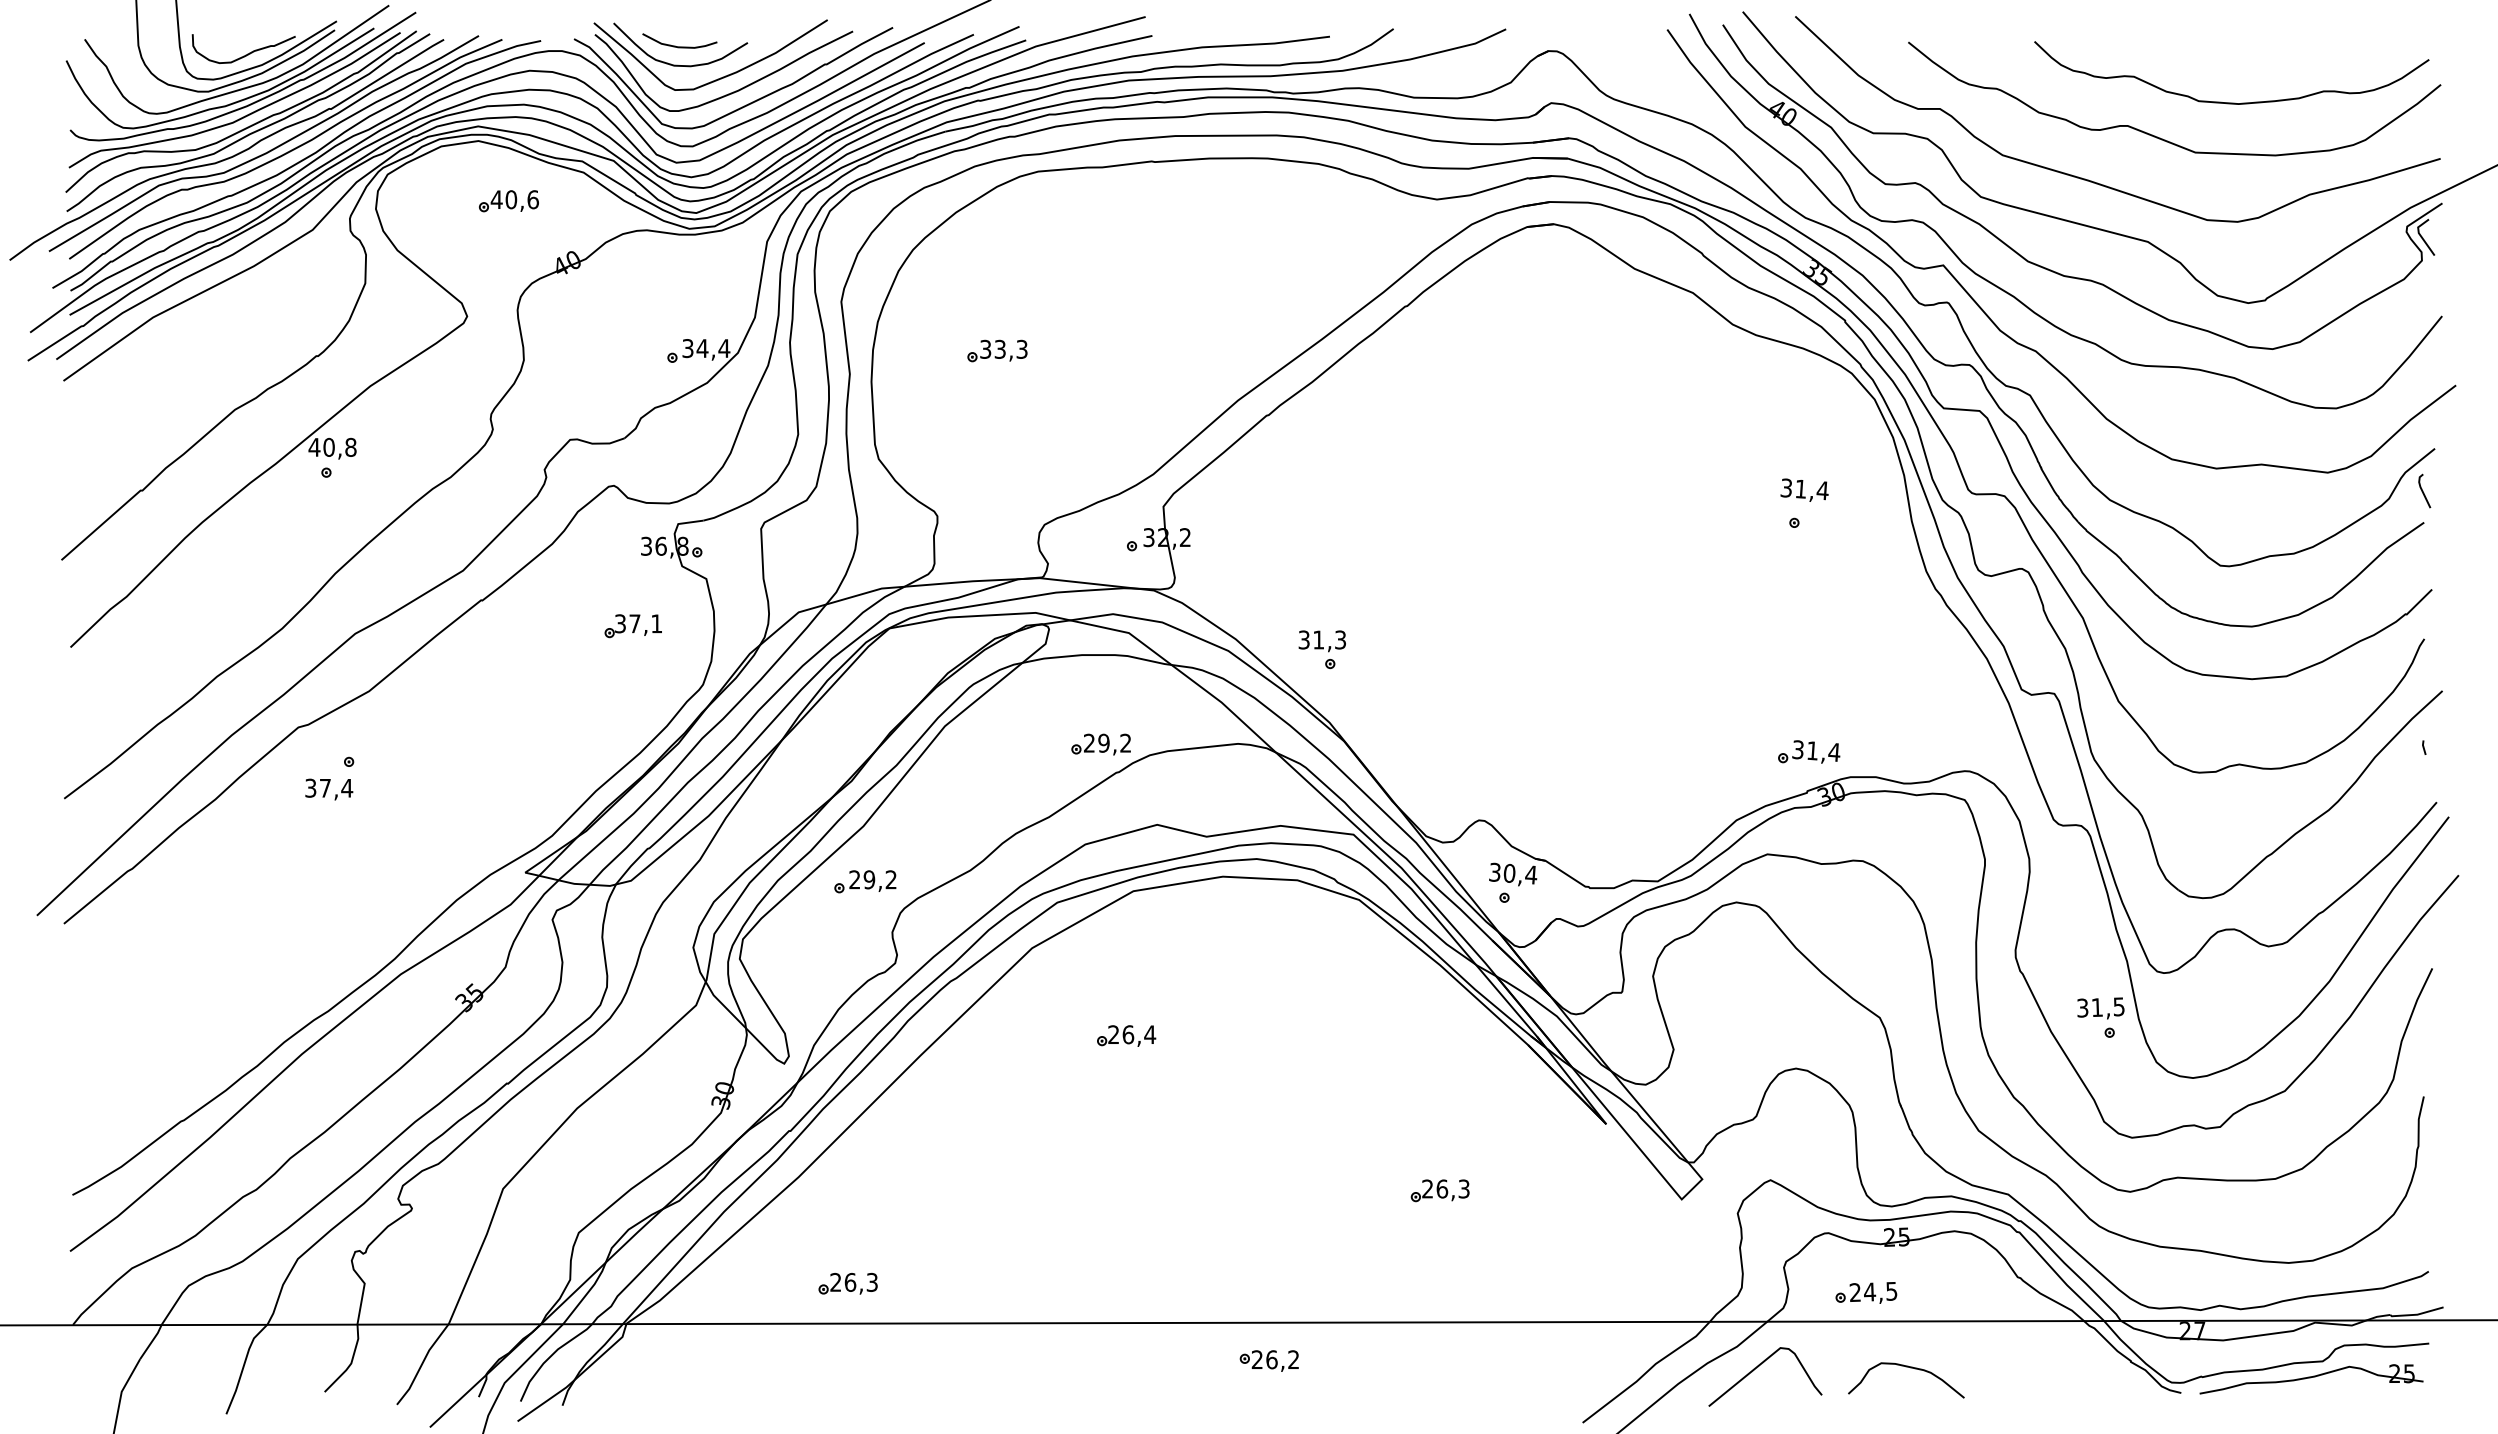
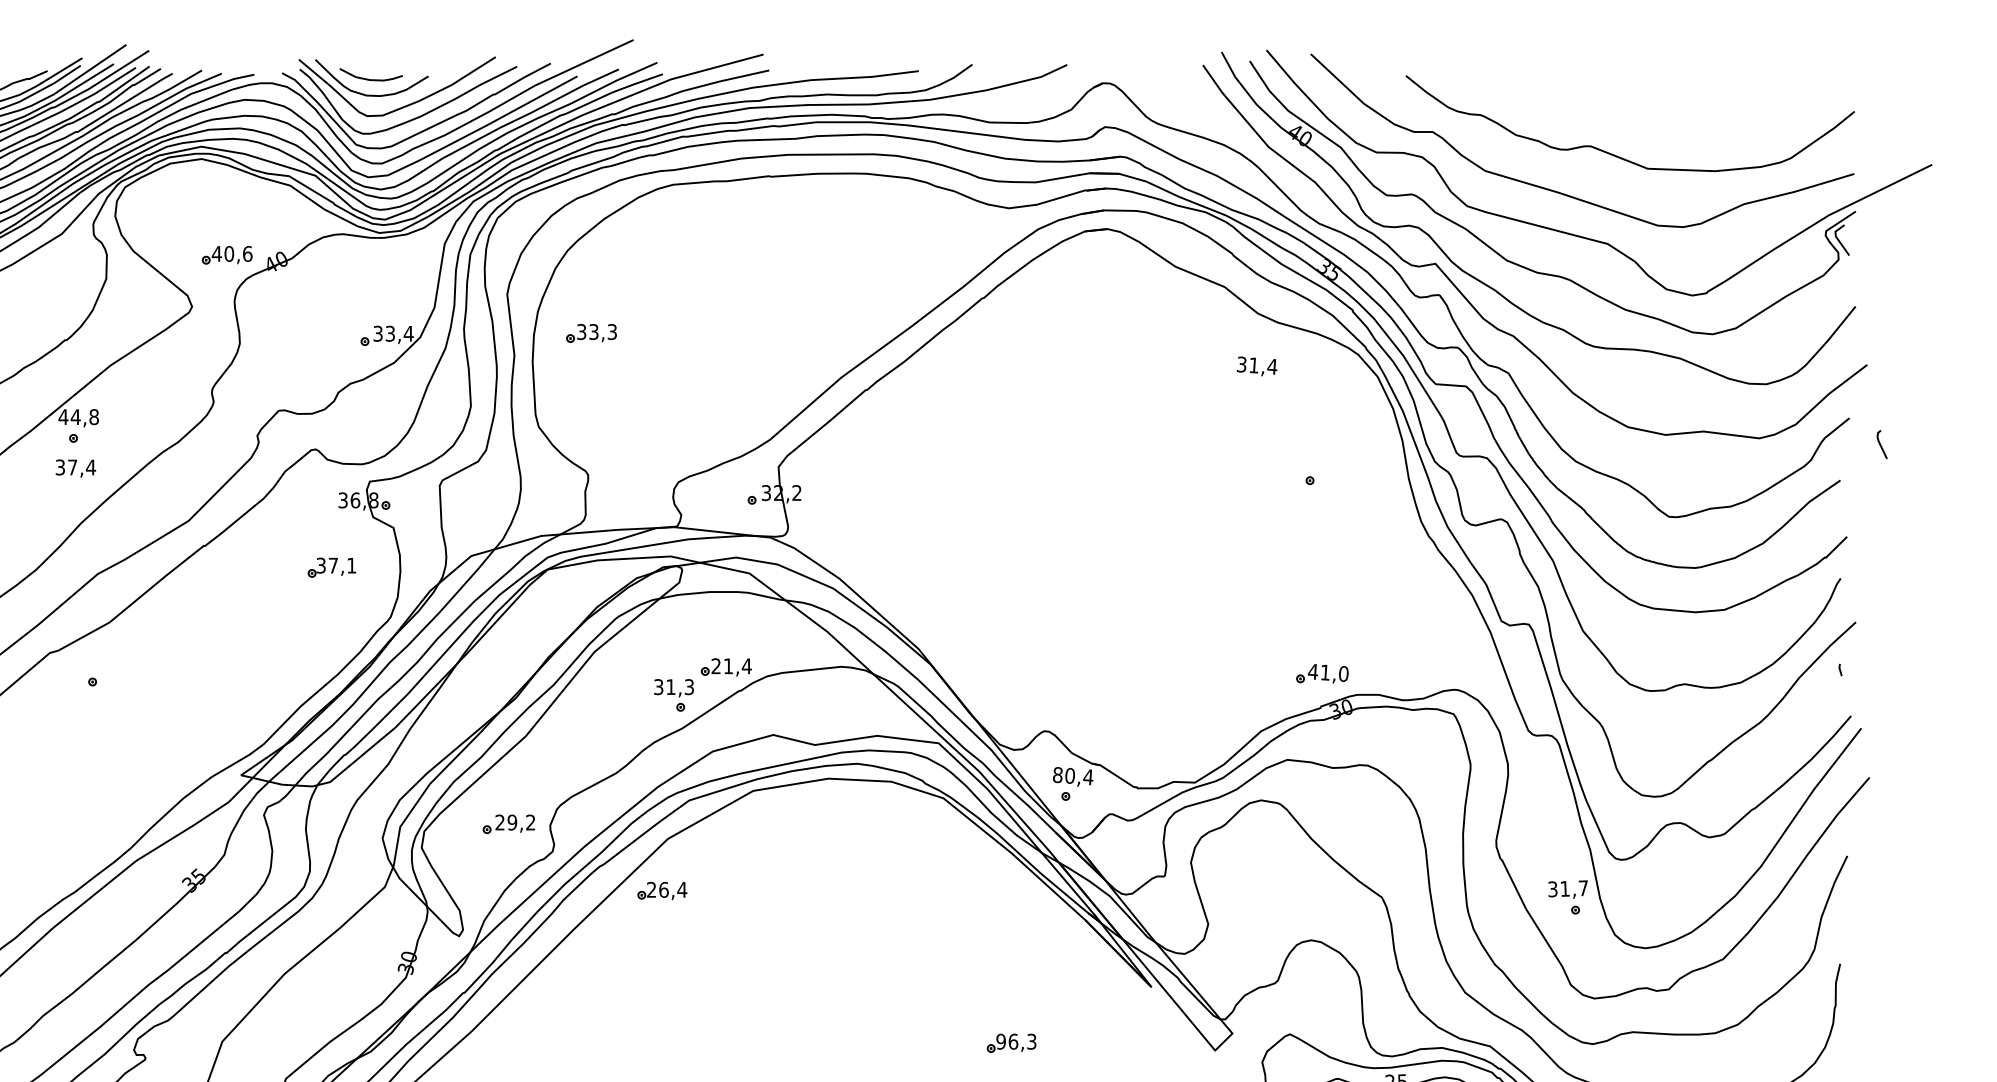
curve: (2231, 102) -> (1678, 126), removed
part: (508, 201) -> (226, 255), moved
text: (702, 348) -> (390, 333), 34,4 -> 33,4
part: (997, 350) -> (591, 332), moved
text: (329, 446) -> (76, 416), 40,8 -> 44,8
text: (1804, 489) -> (1257, 365), moved
line: (2423, 490) -> (1881, 444), moved
part: (1321, 649) -> (673, 695), moved
text: (1114, 742) -> (737, 665), 29,2 -> 21,4
text: (1815, 750) -> (1327, 672), 31,4 -> 41,0
text: (329, 789) -> (76, 468), moved
text: (1494, 871) -> (1057, 774), 30,4 -> 80,4
part: (865, 881) -> (509, 823), moved
text: (2118, 1006) -> (1583, 888), 31,5 -> 31,7
part: (1126, 1035) -> (662, 890), moved
text: (1427, 1188) -> (1000, 1041), 26,3 -> 96,3

